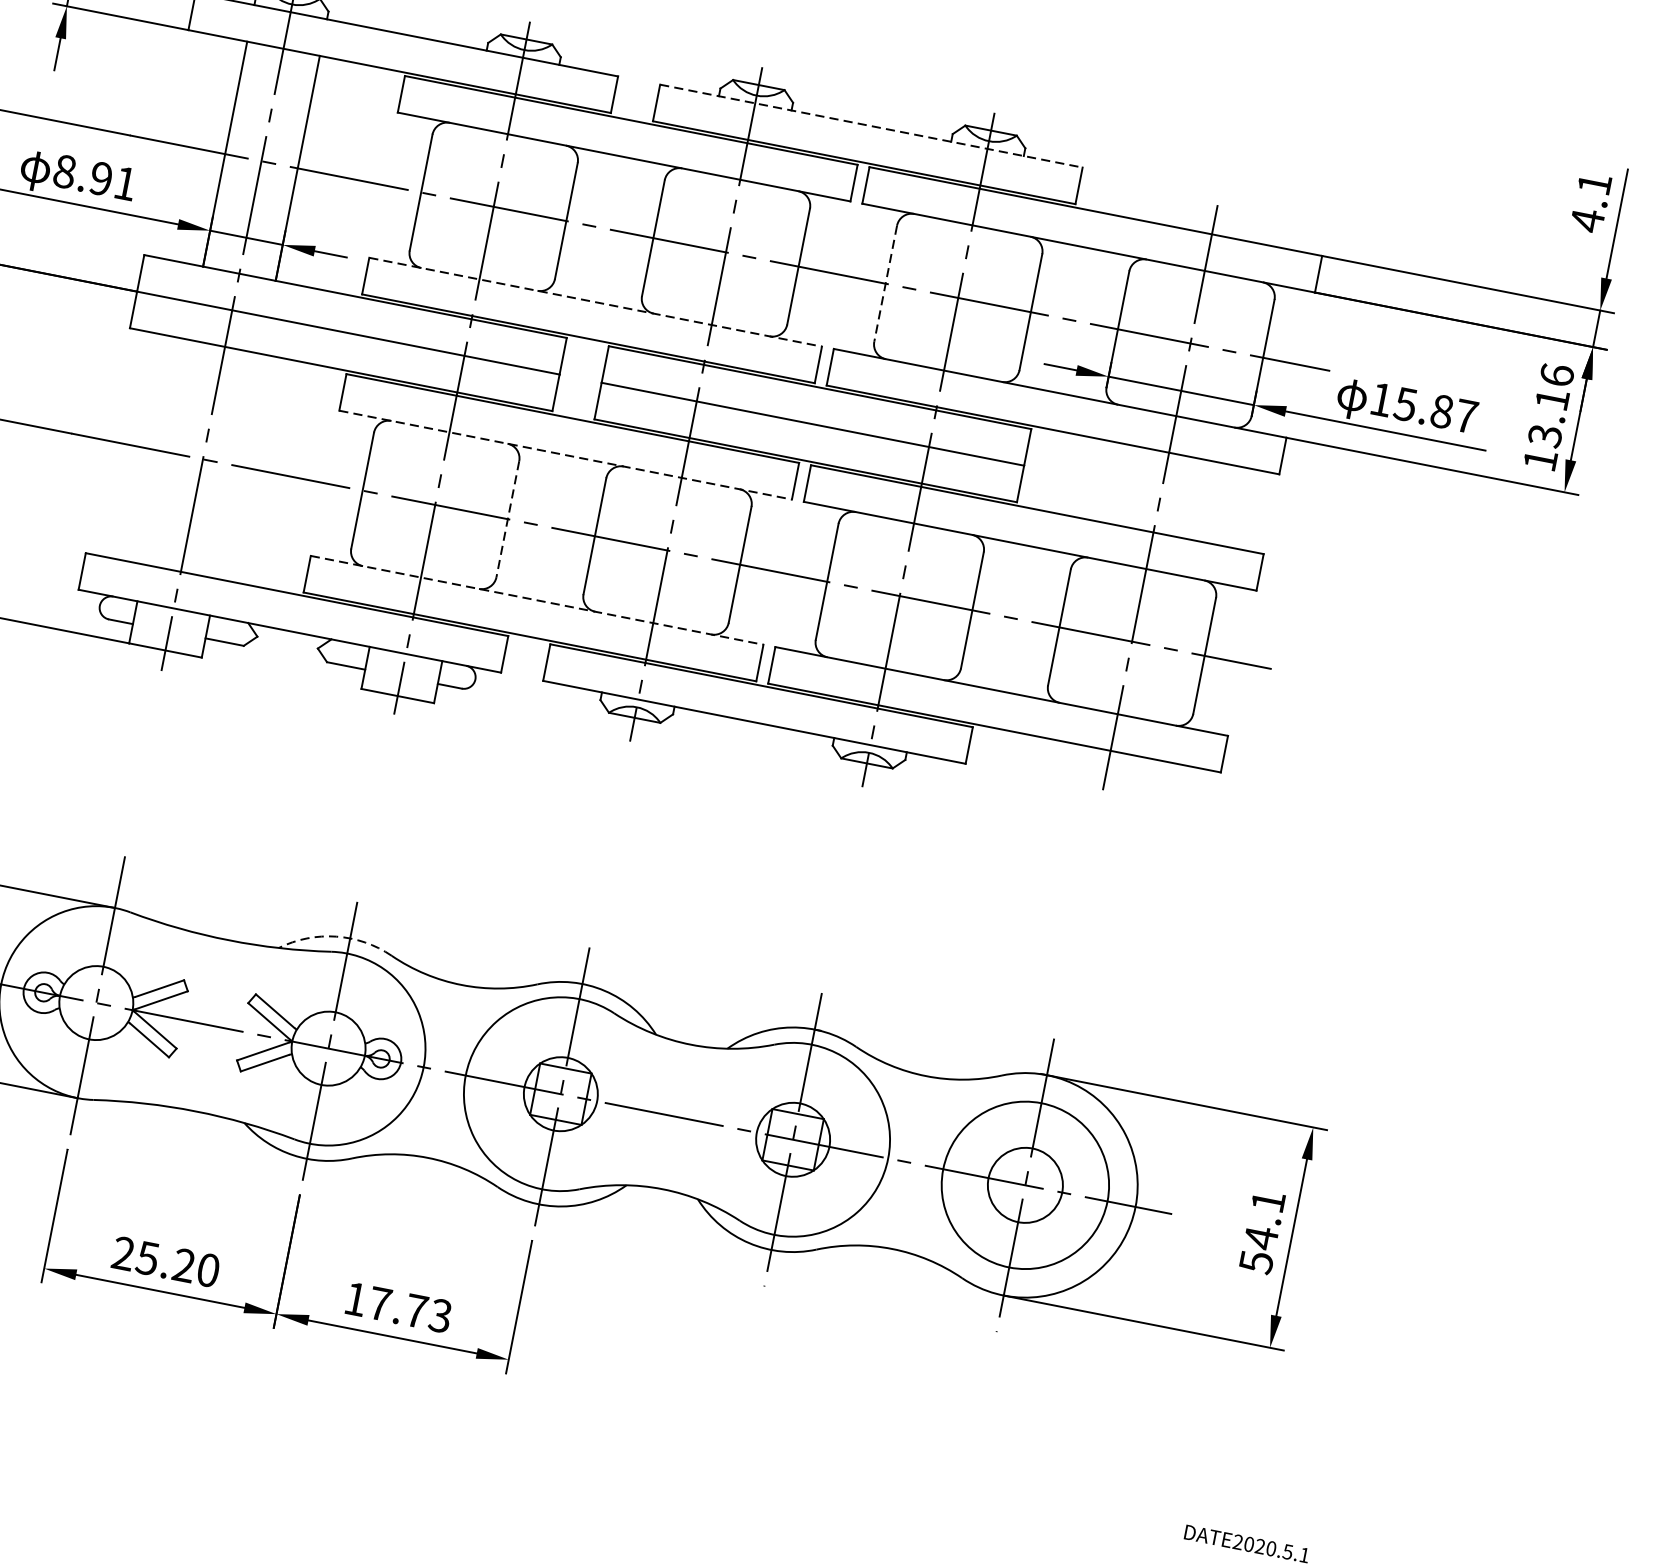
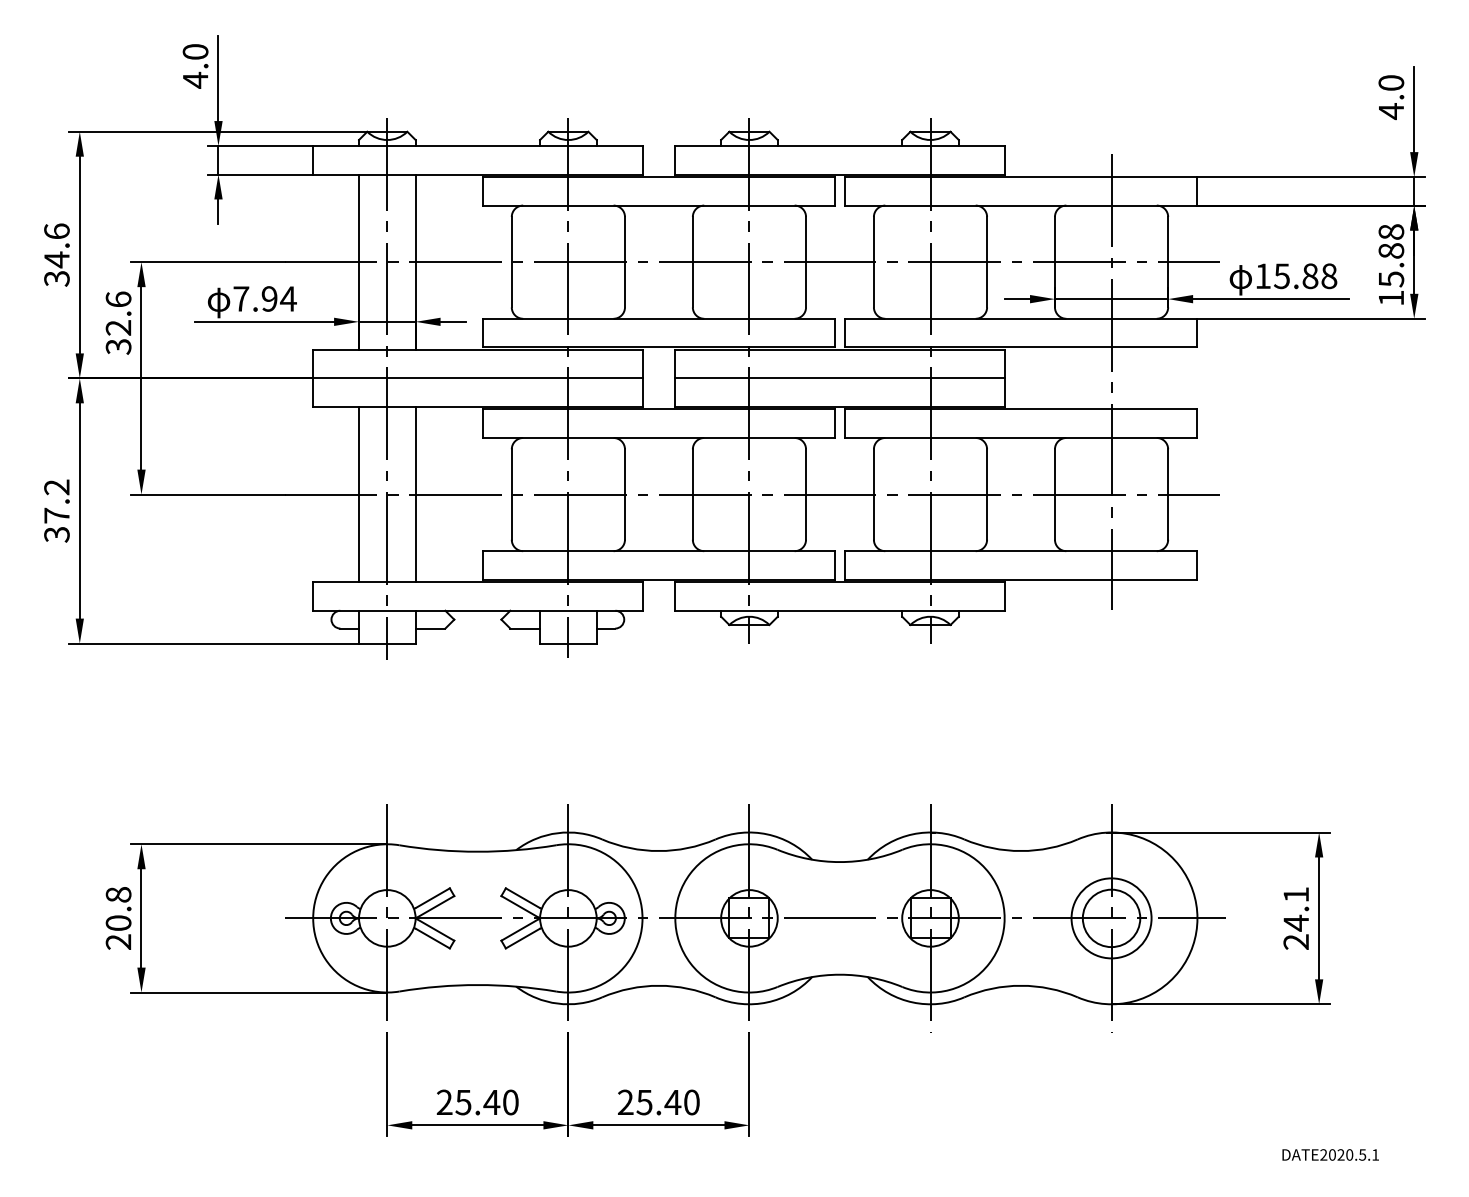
line: (870, 126) -> (839, 146), dashed -> solid
text: (94, 176) -> (264, 298), 8.91 -> 7.94
text: (1594, 183) -> (1391, 82), 4.1 -> 4.0
line: (885, 284) -> (873, 262), dashed -> solid
line: (596, 302) -> (659, 318), dashed -> solid
text: (1551, 405) -> (1391, 255), 13.16 -> 15.88
text: (1466, 416) -> (1329, 276), 15.87 -> 15.88
line: (167, 452) -> (359, 494), added
line: (566, 454) -> (659, 437), dashed -> solid
line: (239, 466) -> (415, 494), added
line: (507, 520) -> (624, 495), dashed -> solid
line: (537, 600) -> (659, 551), dashed -> solid
arc: (335, 936) -> (557, 833), dashed -> solid
circle: (1025, 1185) -> (1111, 918), size x0.62
text: (1256, 1262) -> (1296, 942), 54.1 -> 24.1
text: (183, 1264) -> (491, 1101), 25.20 -> 25.40
text: (397, 1307) -> (658, 1102), 17.73 -> 25.40

